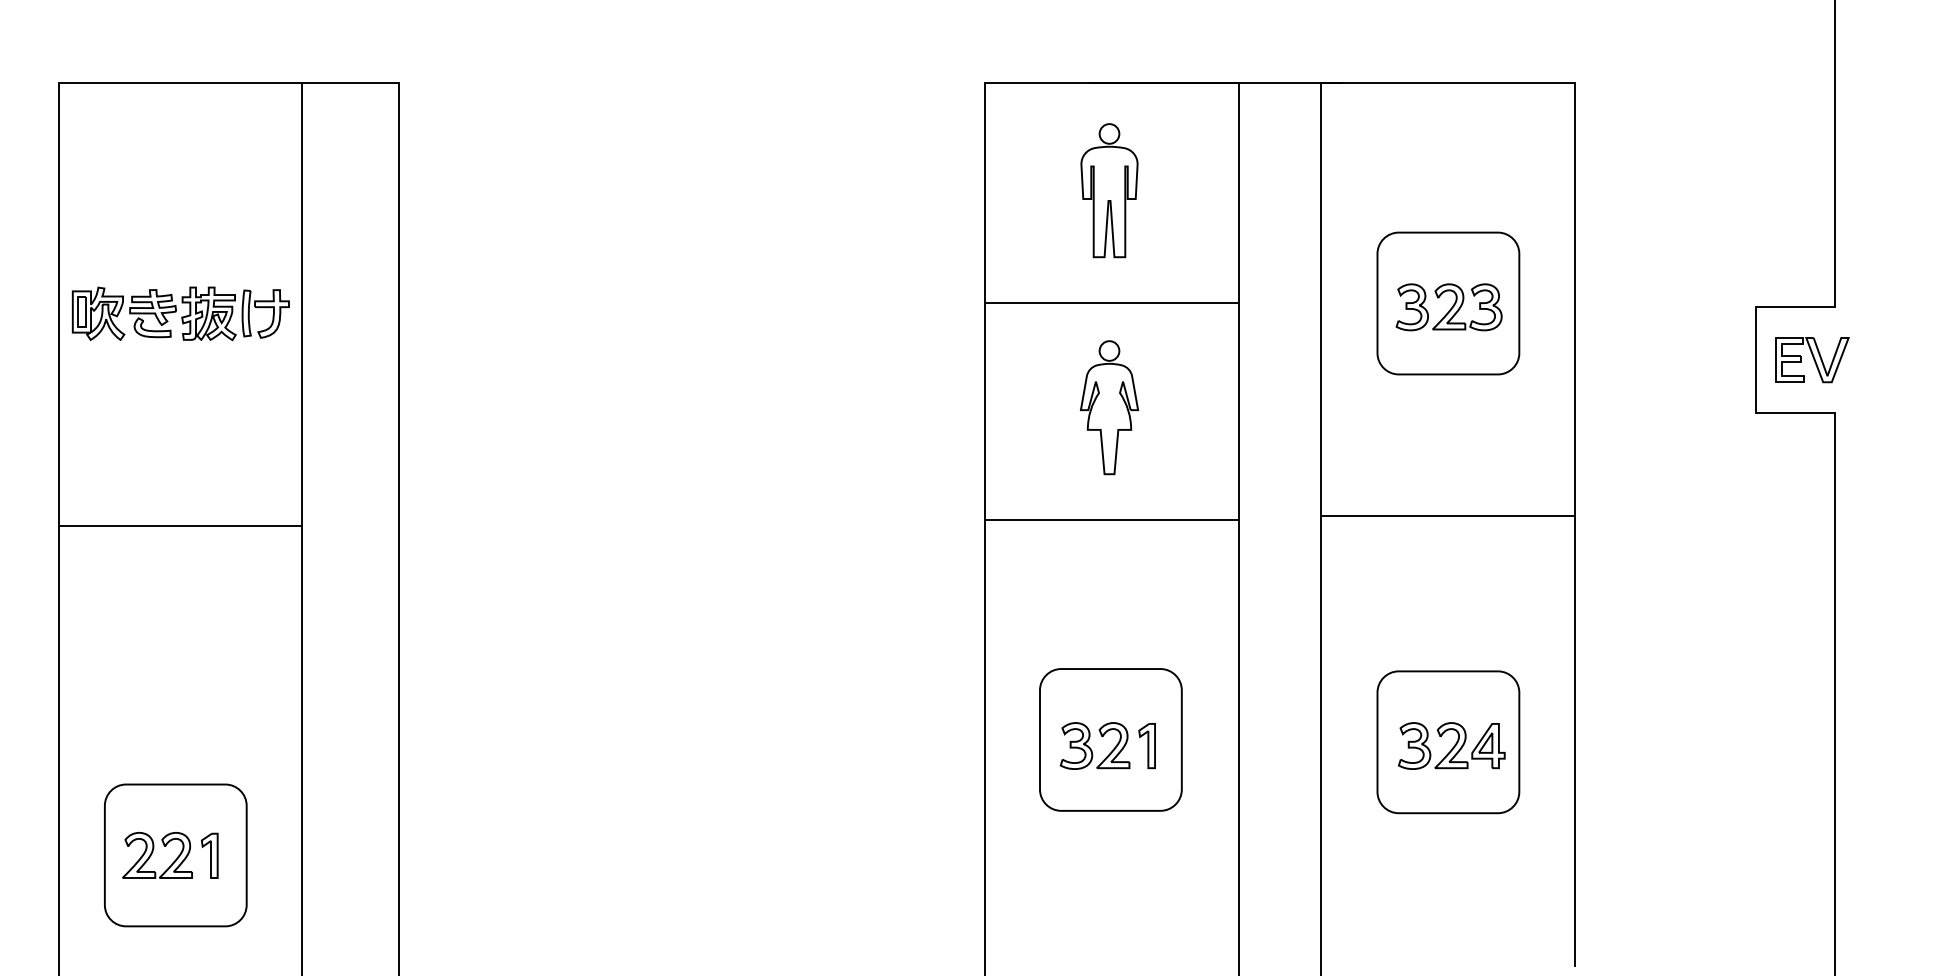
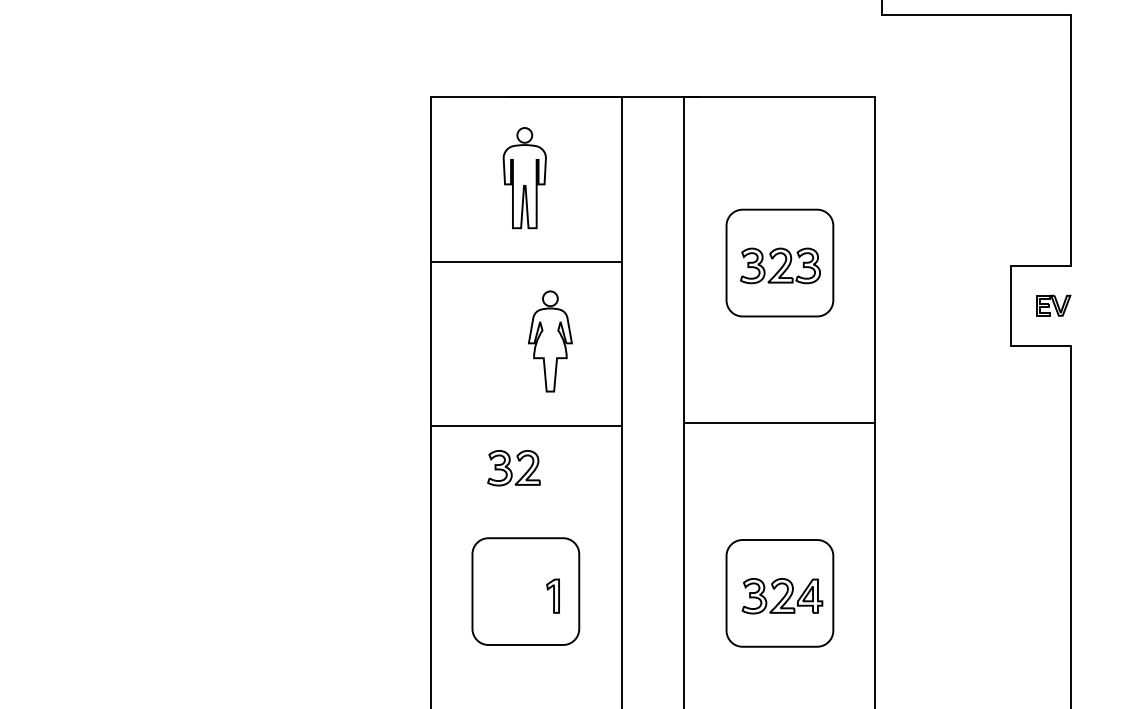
part: (1812, 360) -> (1054, 305), size x0.6
part: (1109, 407) -> (550, 341), moved
part: (1094, 745) -> (513, 467), moved

